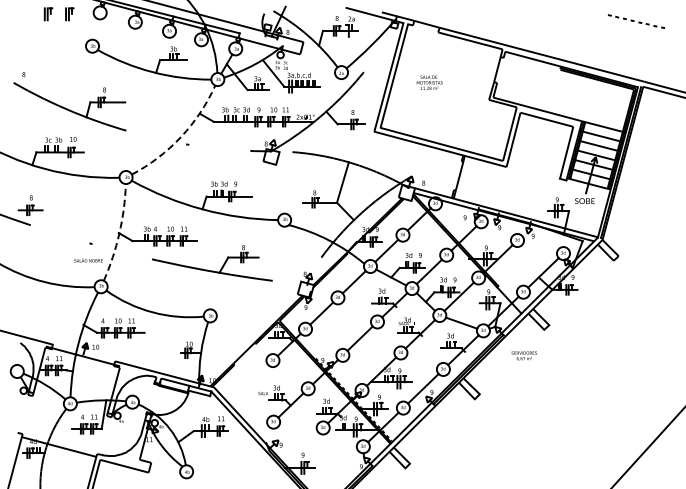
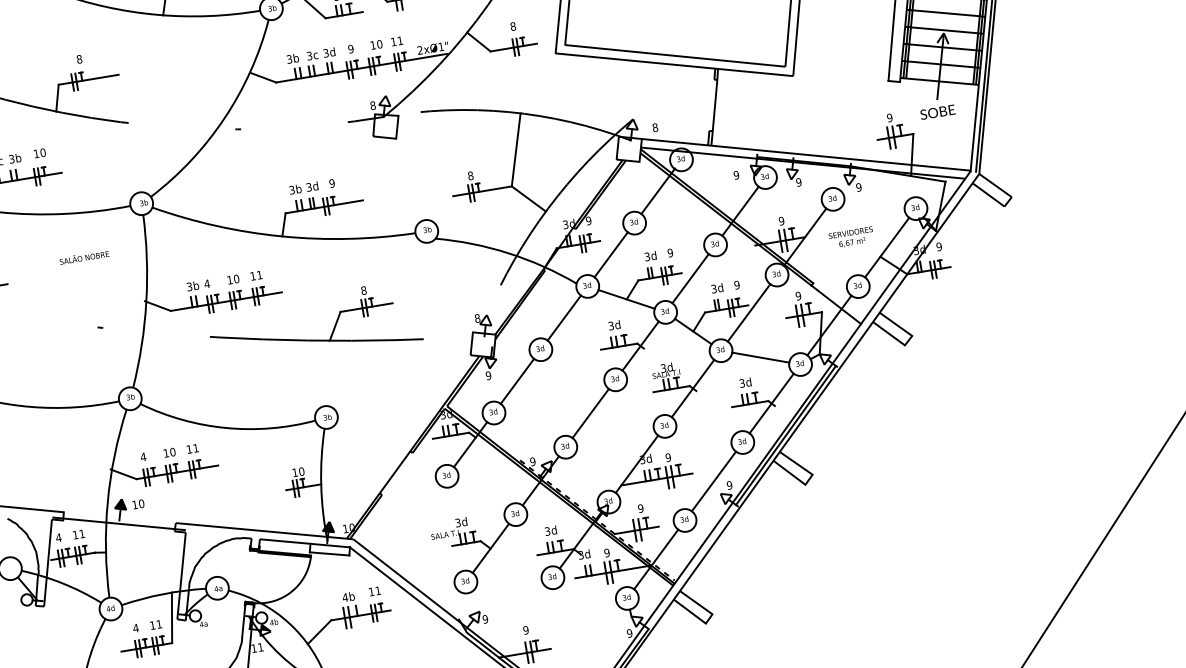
arc: (181, 137) -> (225, 118), dashed -> solid
arc: (119, 233) -> (146, 301), dashed -> solid
text: (88, 260) -> (84, 257), moved
text: (523, 355) -> (850, 237), moved

